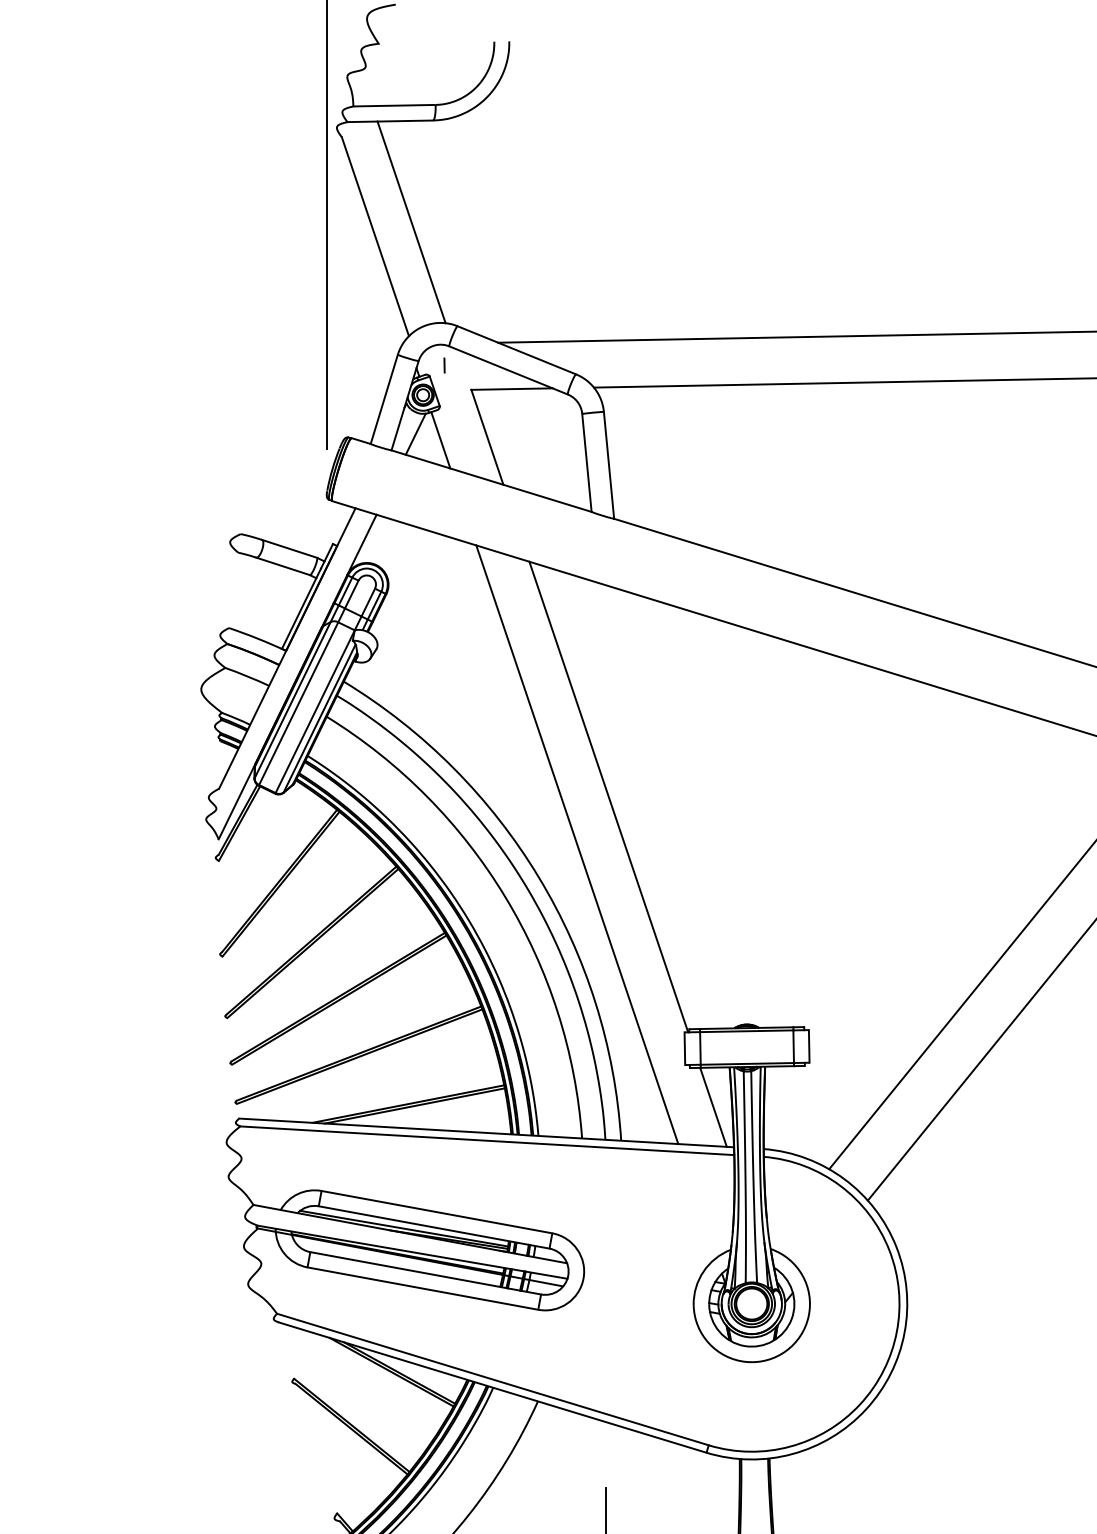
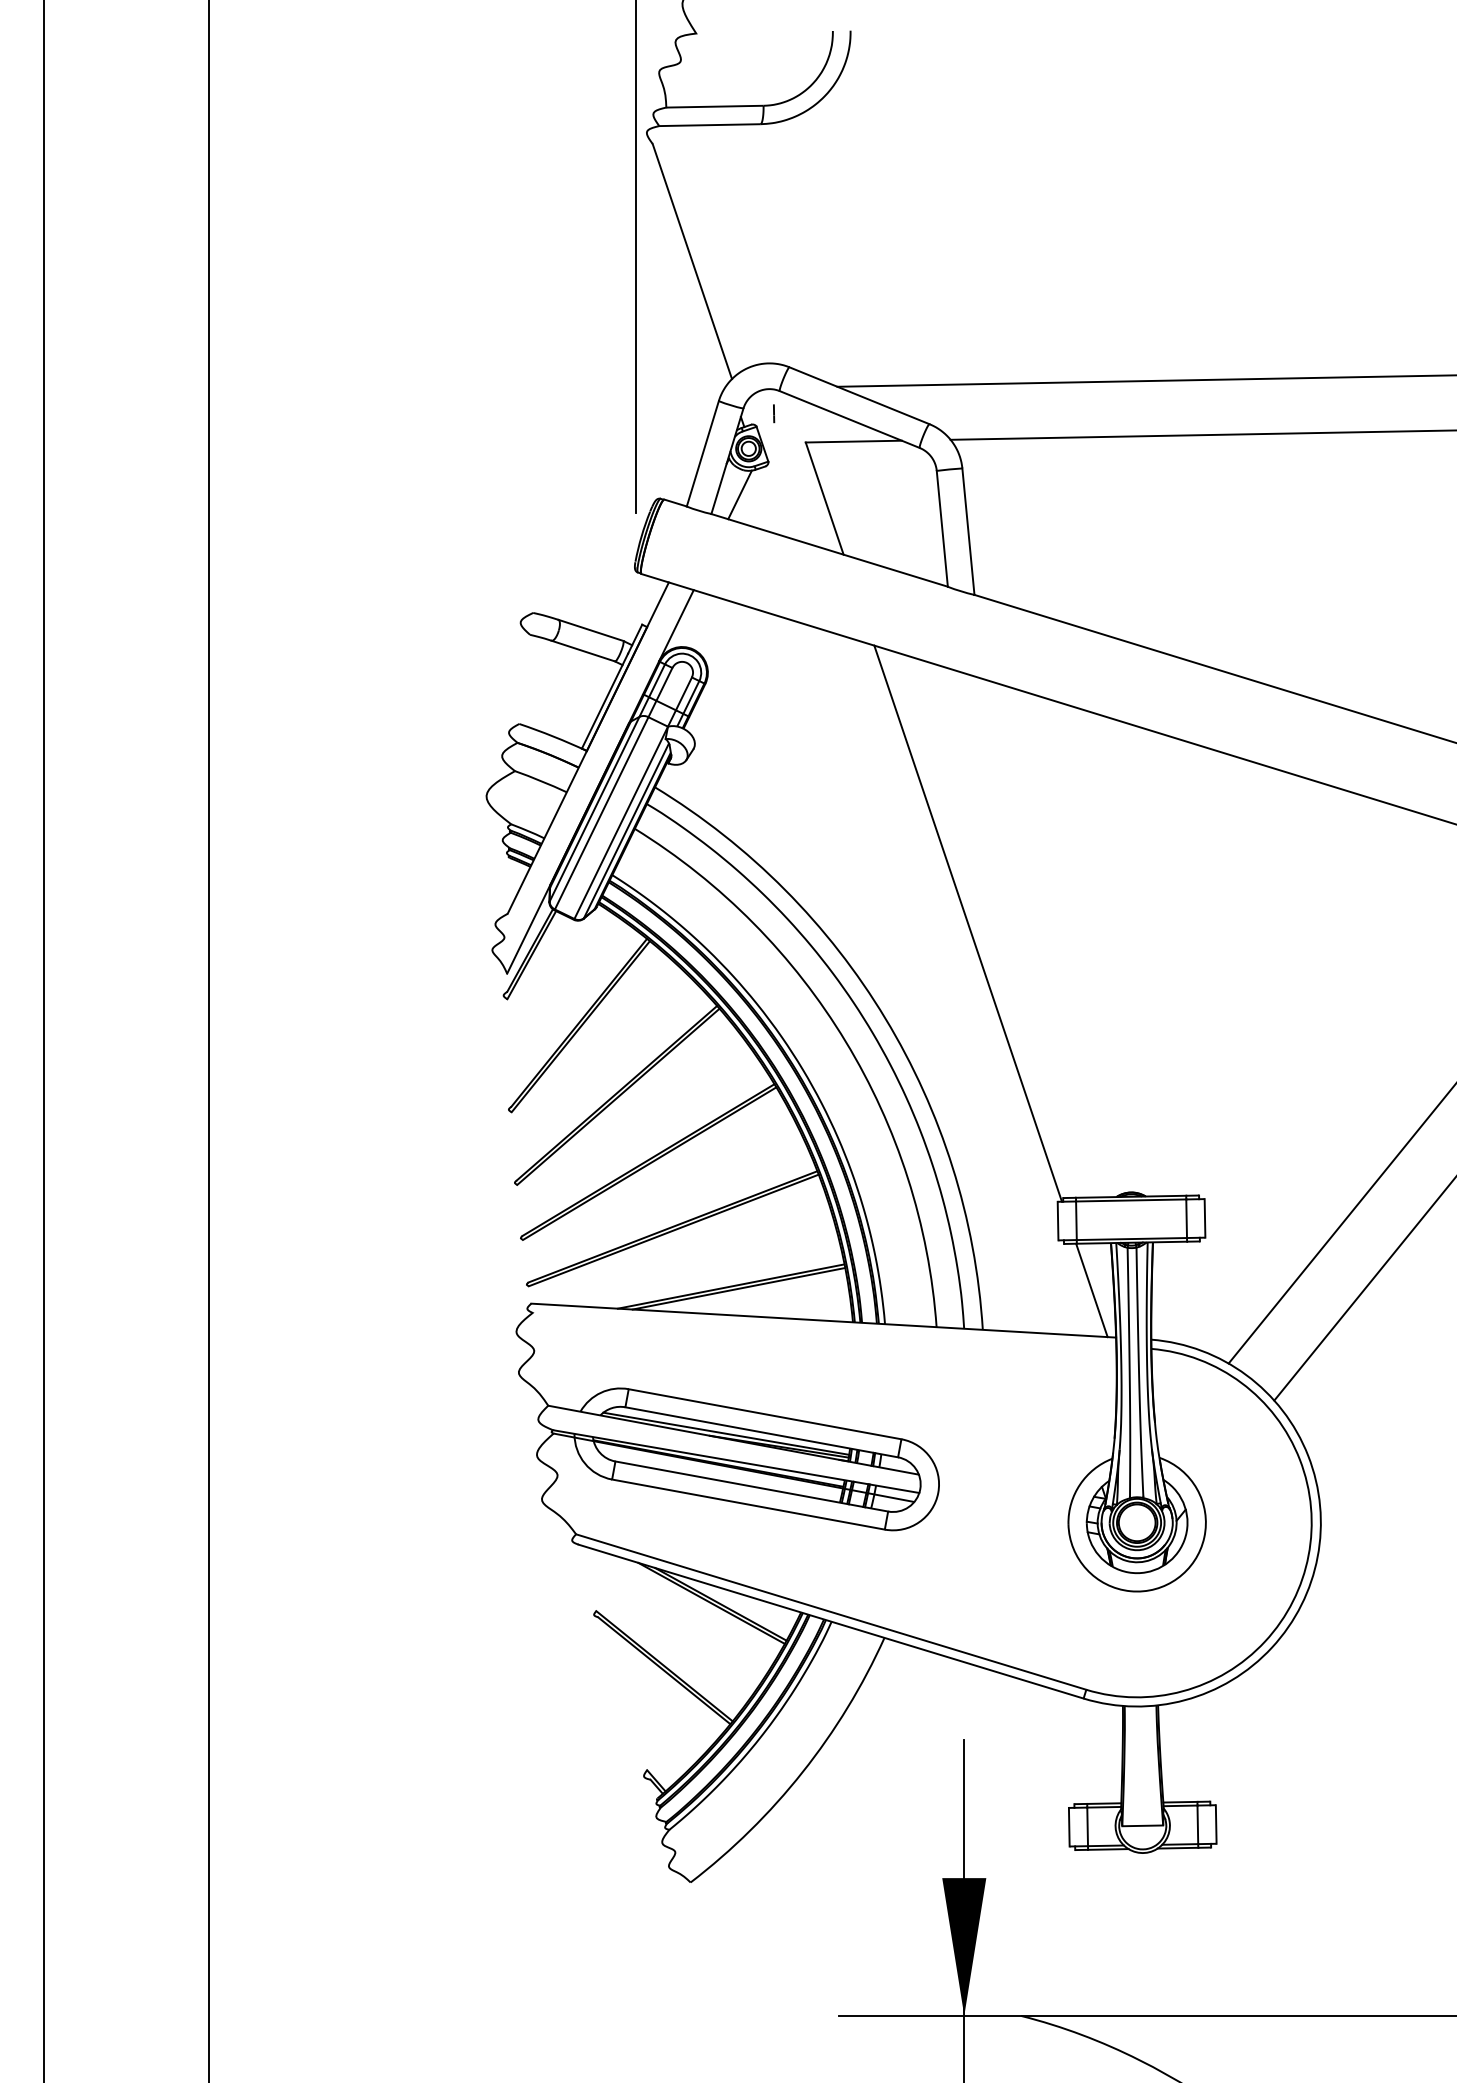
line: (411, 222) -> (734, 244), removed
line: (440, 439) -> (769, 501), removed
line: (576, 844) -> (930, 979), removed
line: (487, 1140) -> (824, 1329), removed

